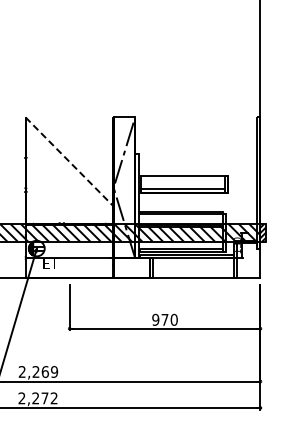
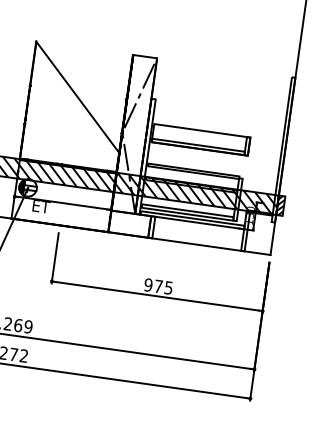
line: (69, 161) -> (77, 96), dashed -> solid
text: (173, 319) -> (168, 287), 970 -> 975

